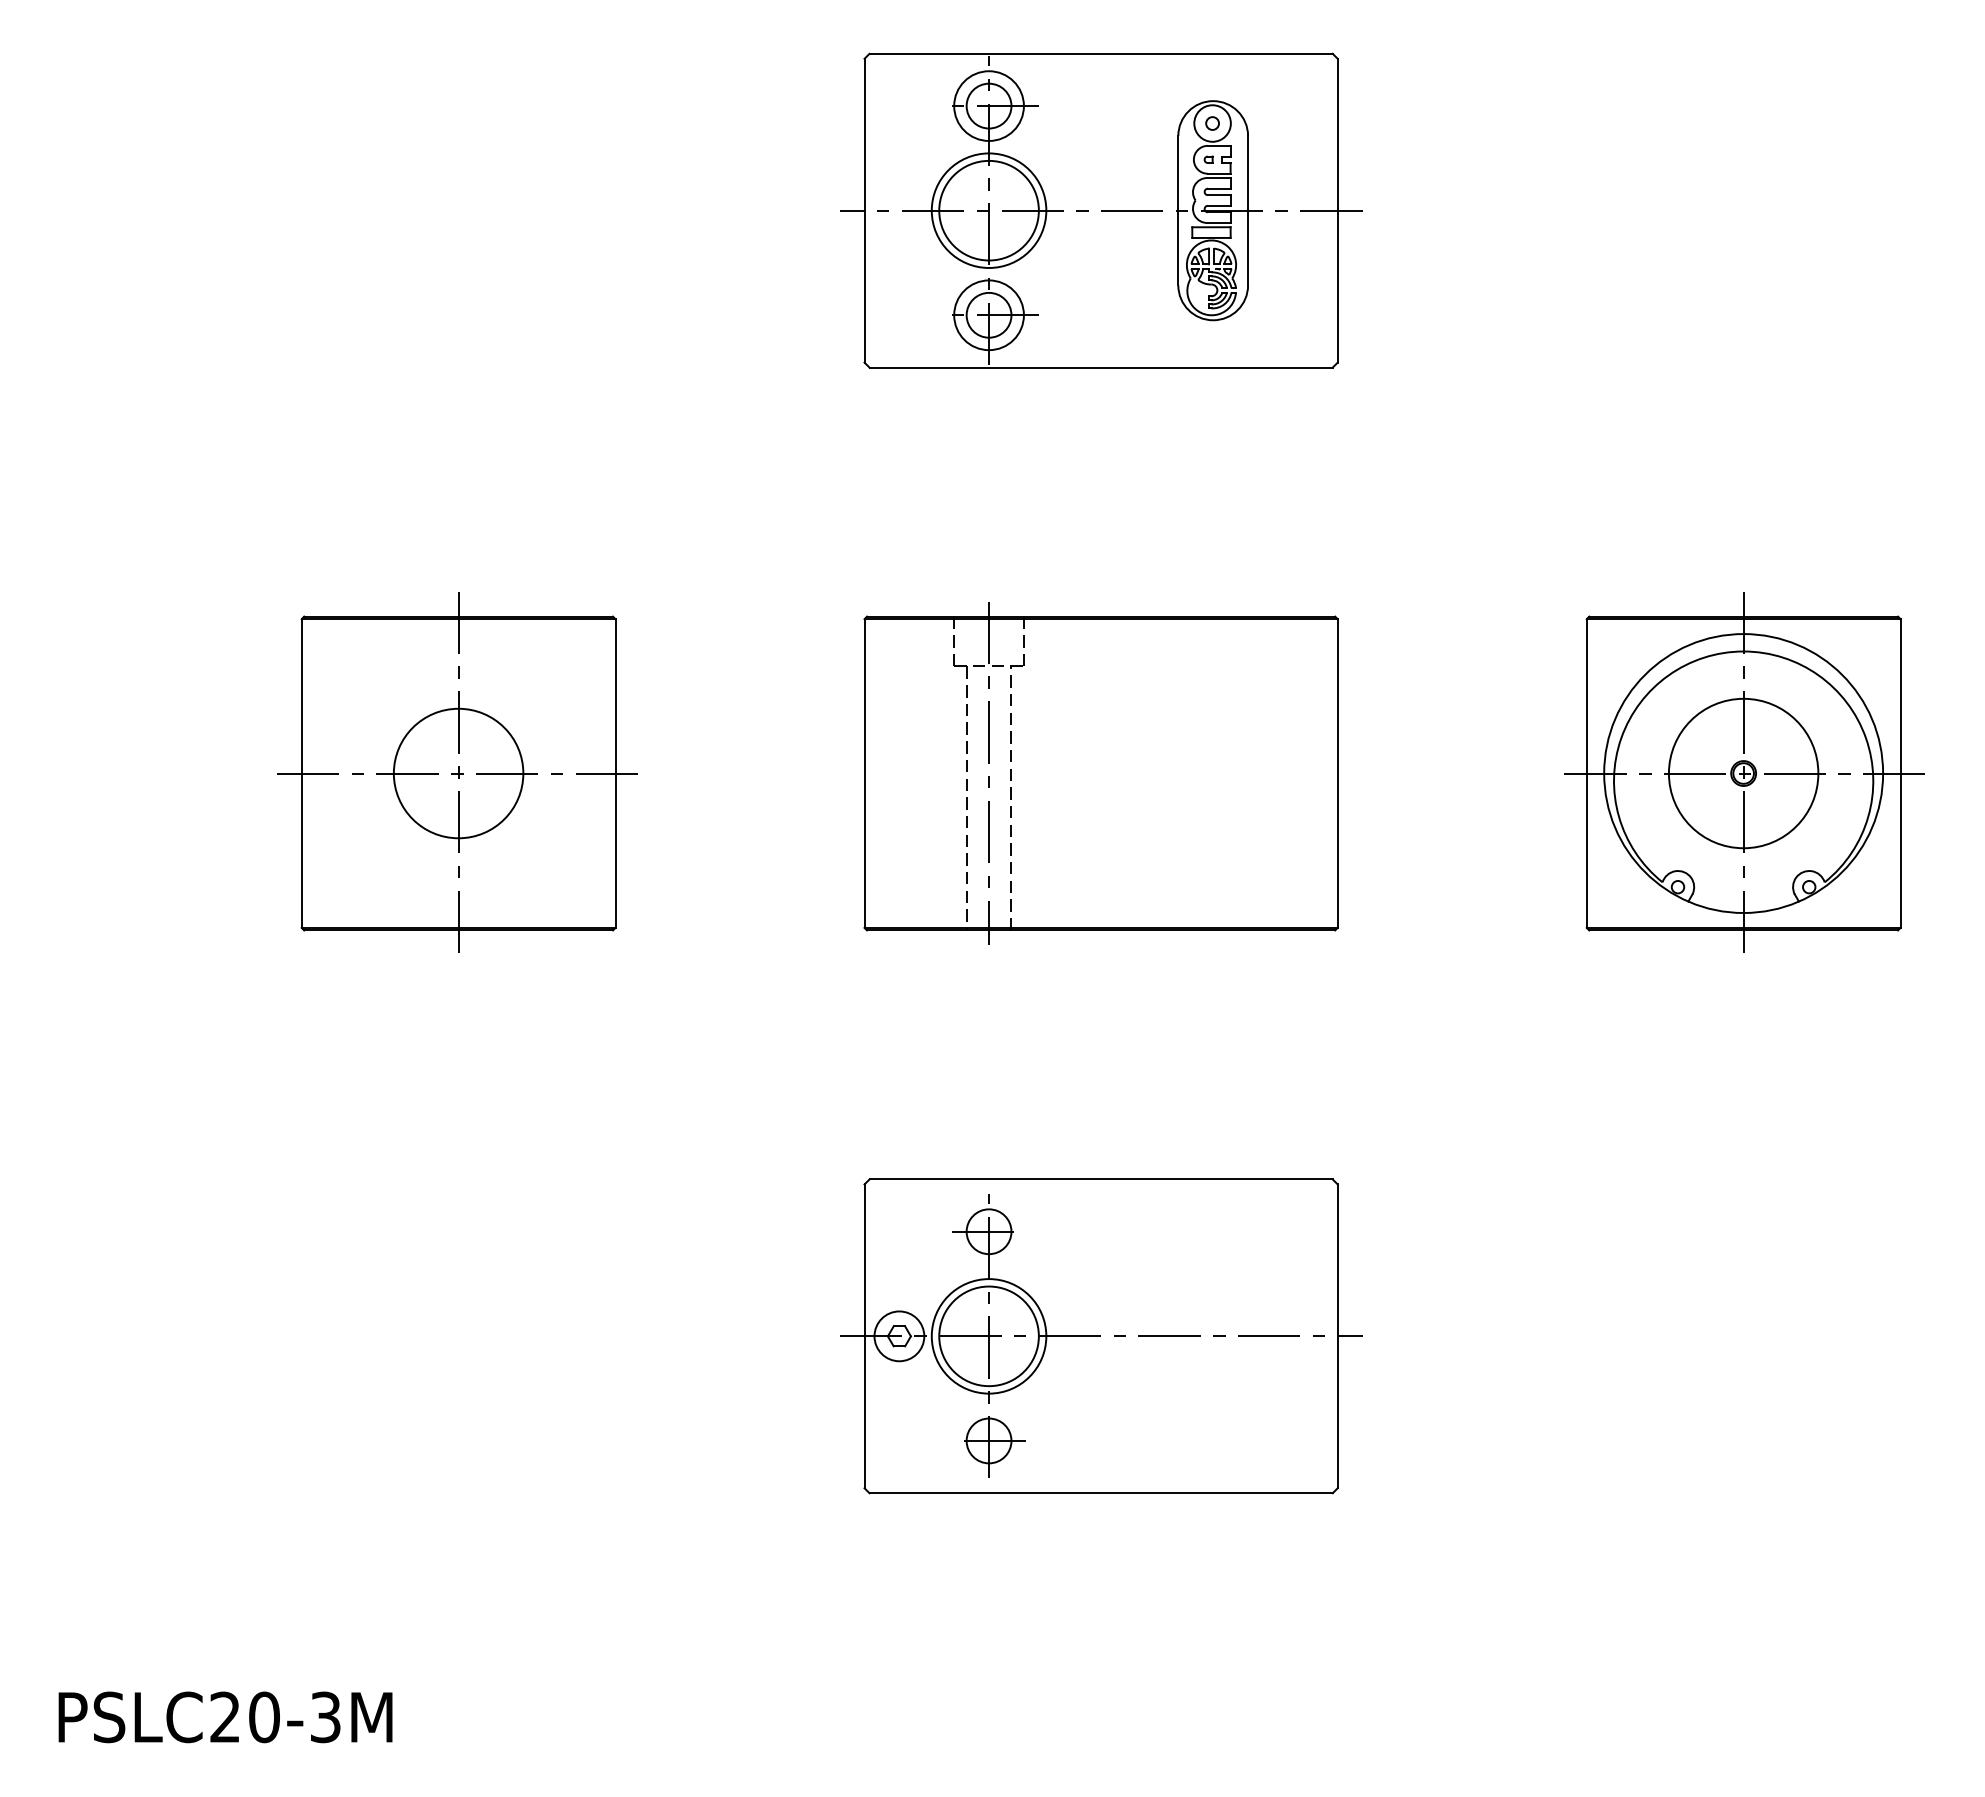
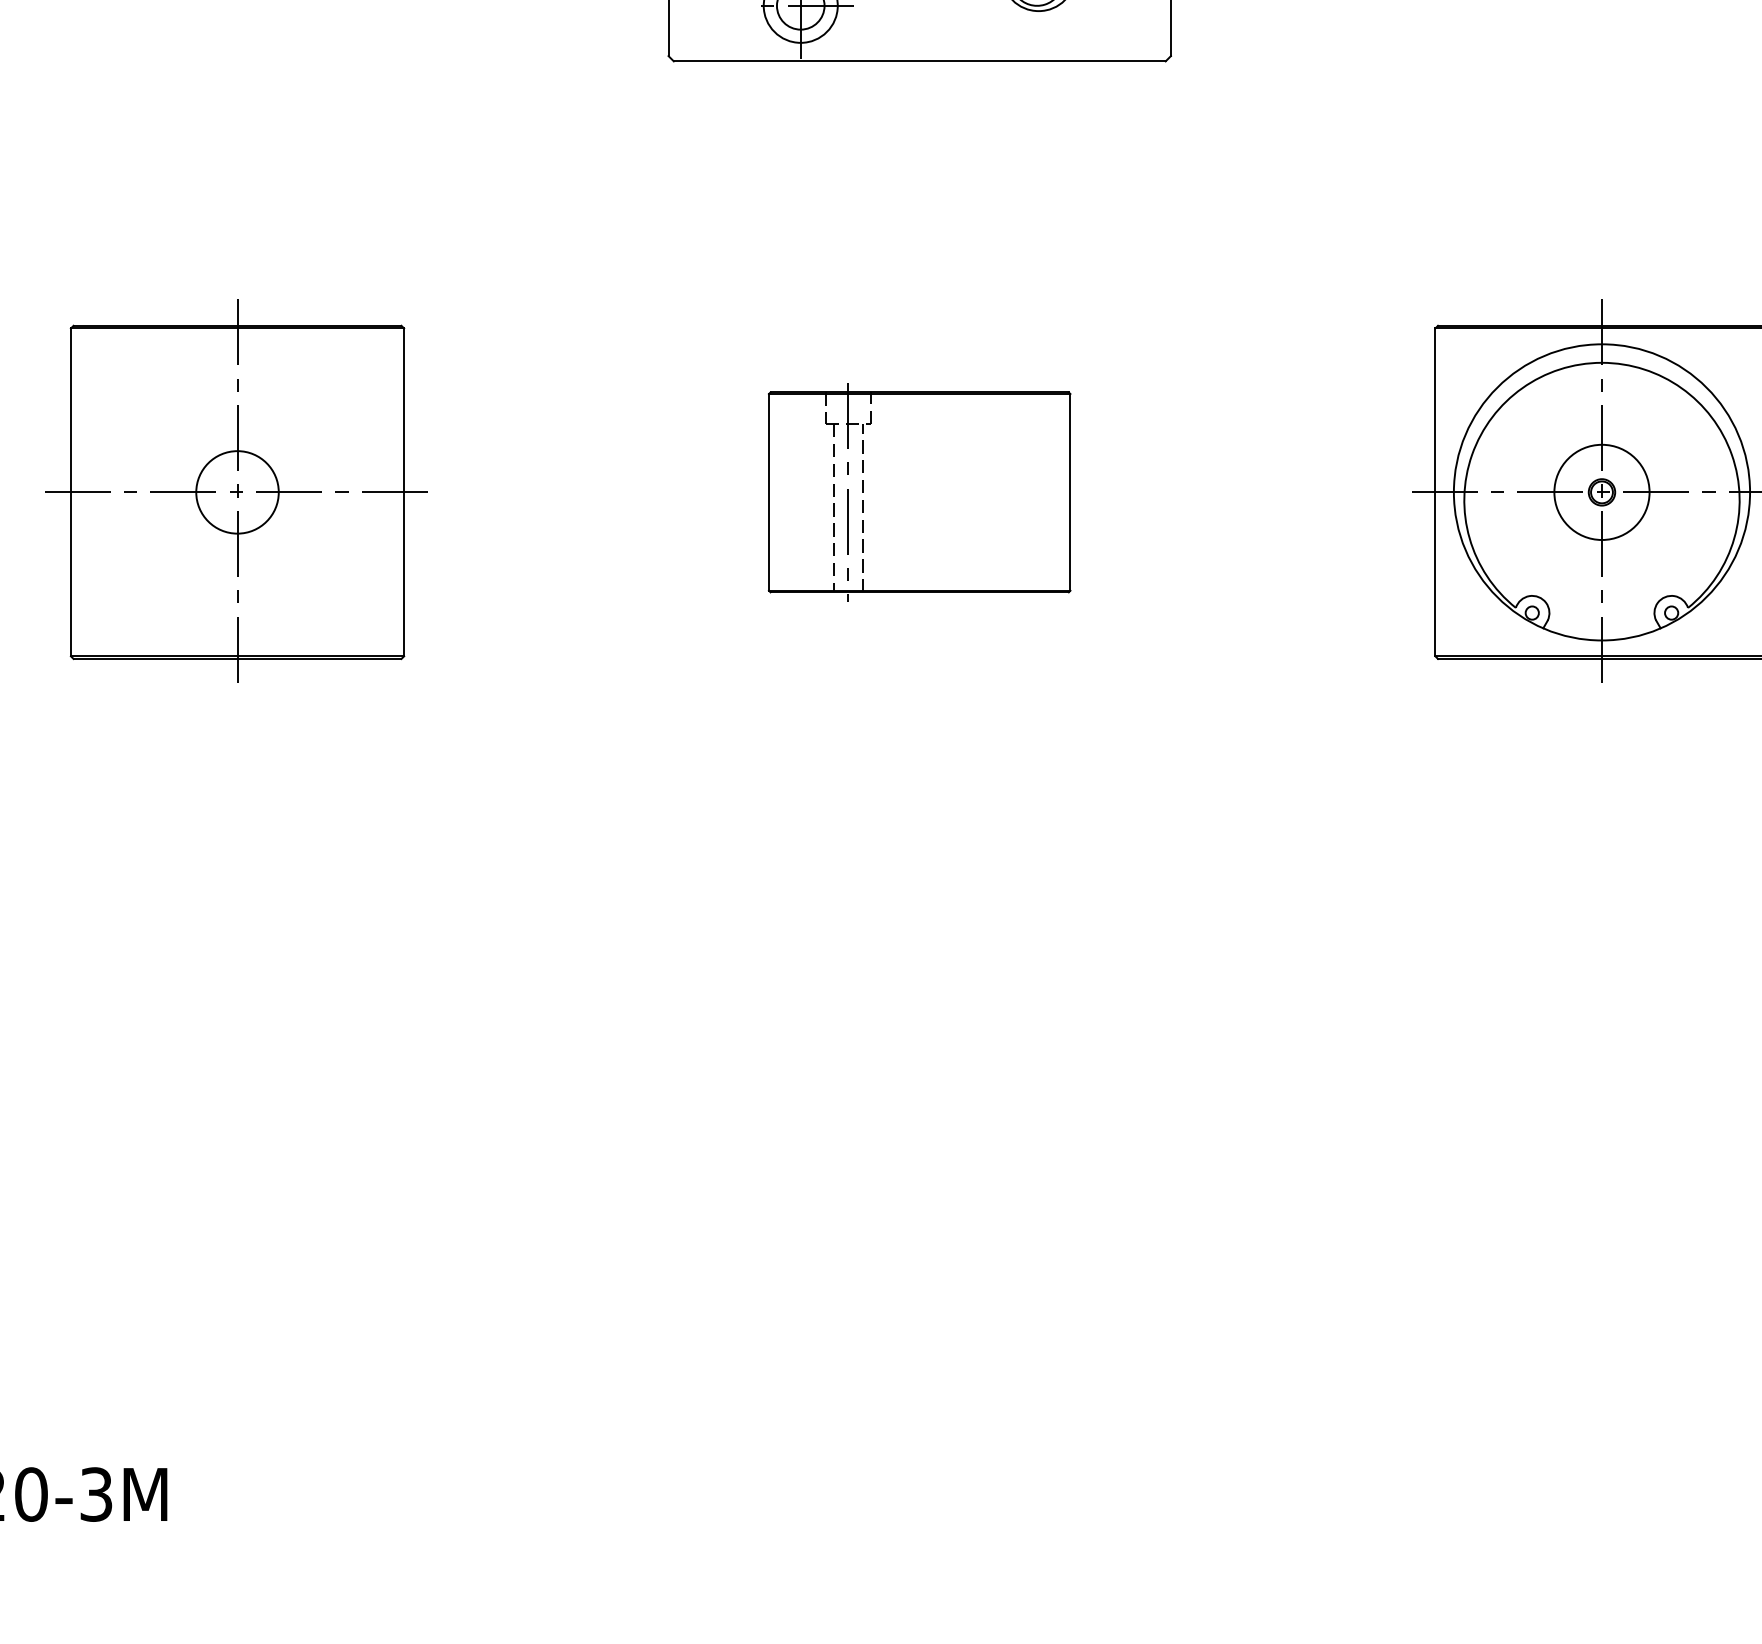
circle: (458, 773) -> (237, 492), size x0.6
part: (1100, 773) -> (919, 492), size x0.6
circle: (1743, 773) -> (1601, 492), size x0.6
part: (1101, 1336) -> (920, 1090), removed

